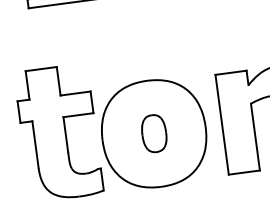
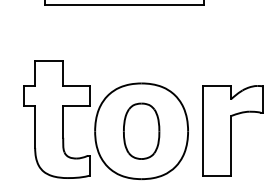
part: (153, 132) -> (141, 130), size x1.67

